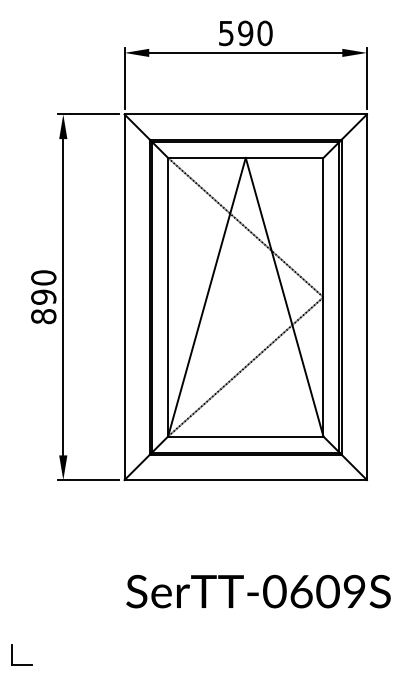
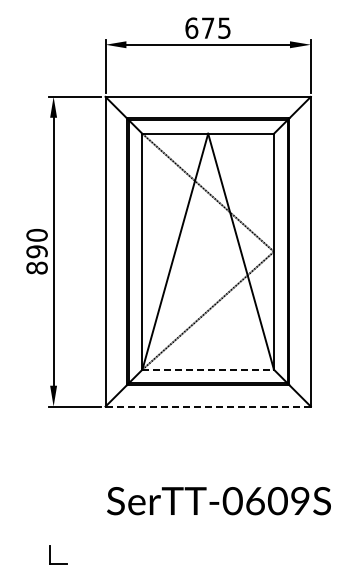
text: (244, 32) -> (207, 27), 590 -> 675
line: (246, 436) -> (208, 369), solid -> dashed
line: (246, 479) -> (208, 406), solid -> dashed
part: (12, 654) -> (50, 554), moved

